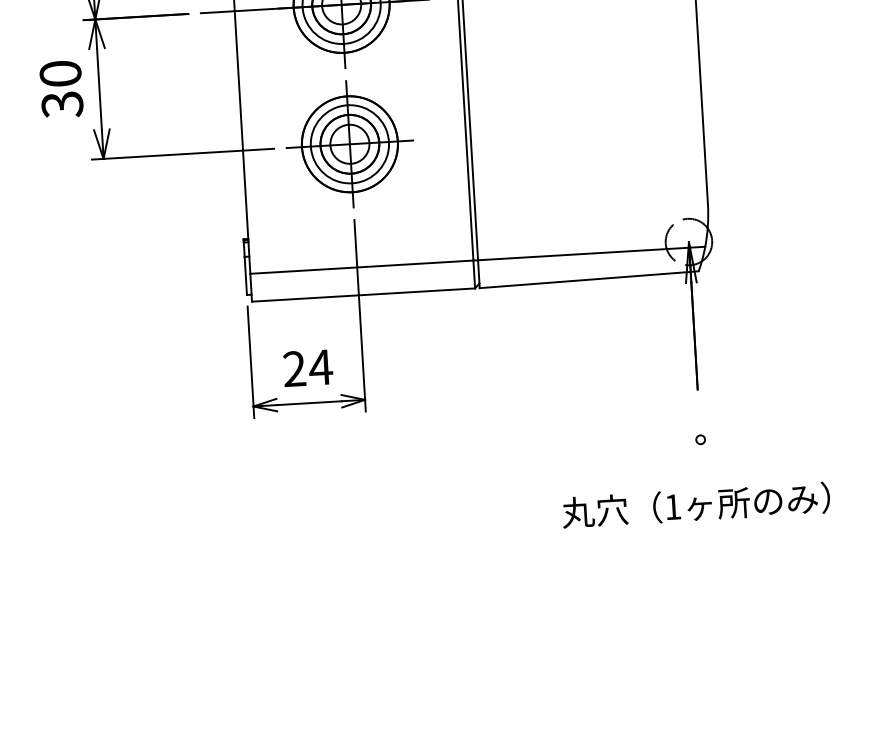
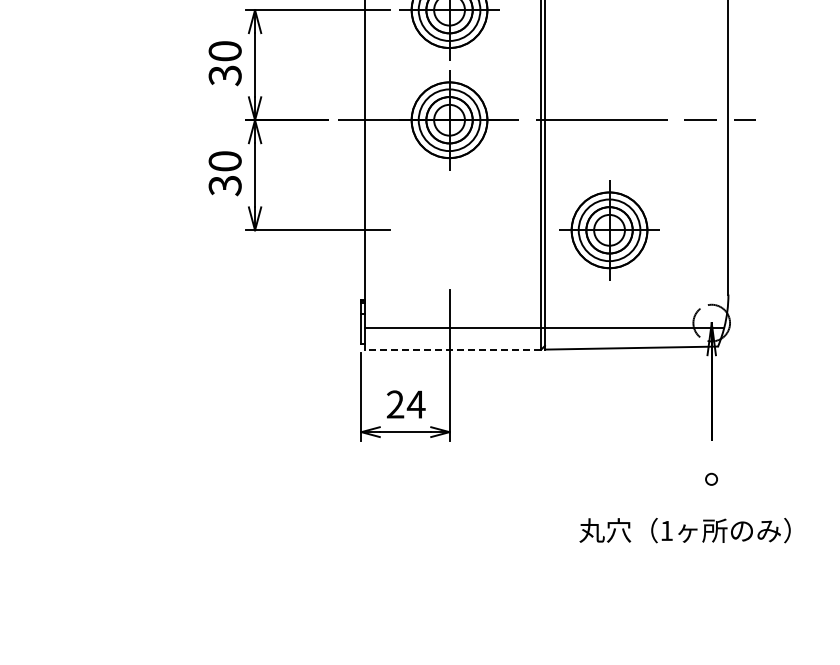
part: (349, 144) -> (609, 230), moved
line: (362, 294) -> (452, 349), solid -> dashed
circle: (700, 438) -> (711, 478), size x1.6
text: (695, 505) -> (684, 530), moved

